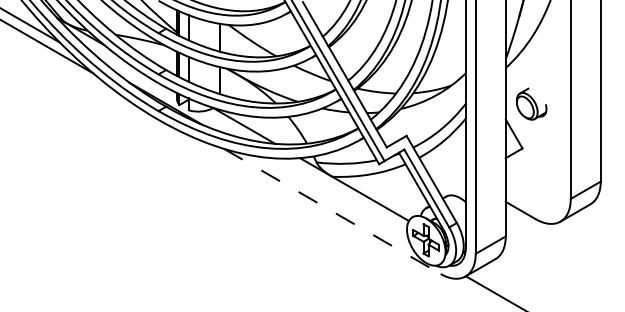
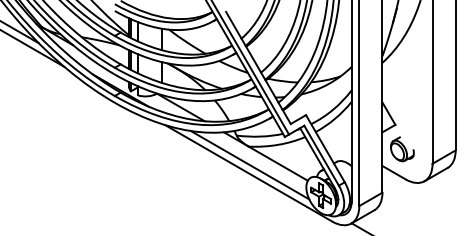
part: (531, 103) -> (402, 148), moved
line: (333, 200) -> (249, 164), added
line: (332, 211) -> (248, 173), dashed -> solid

